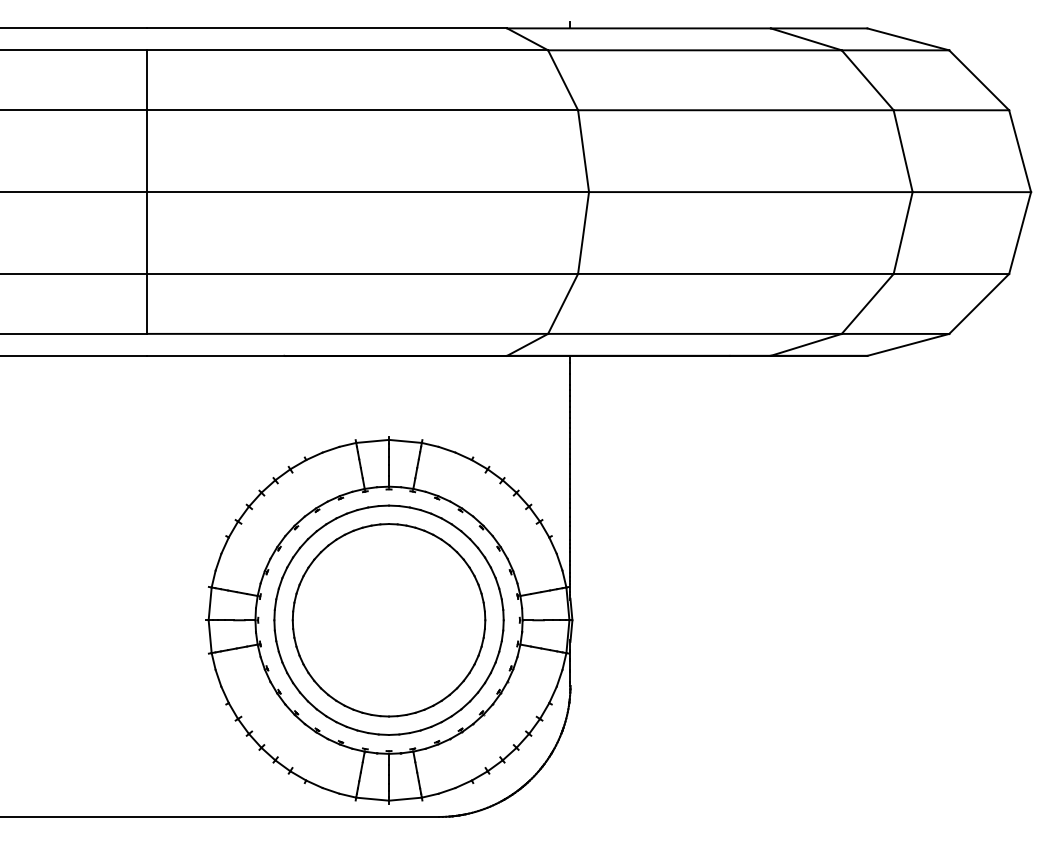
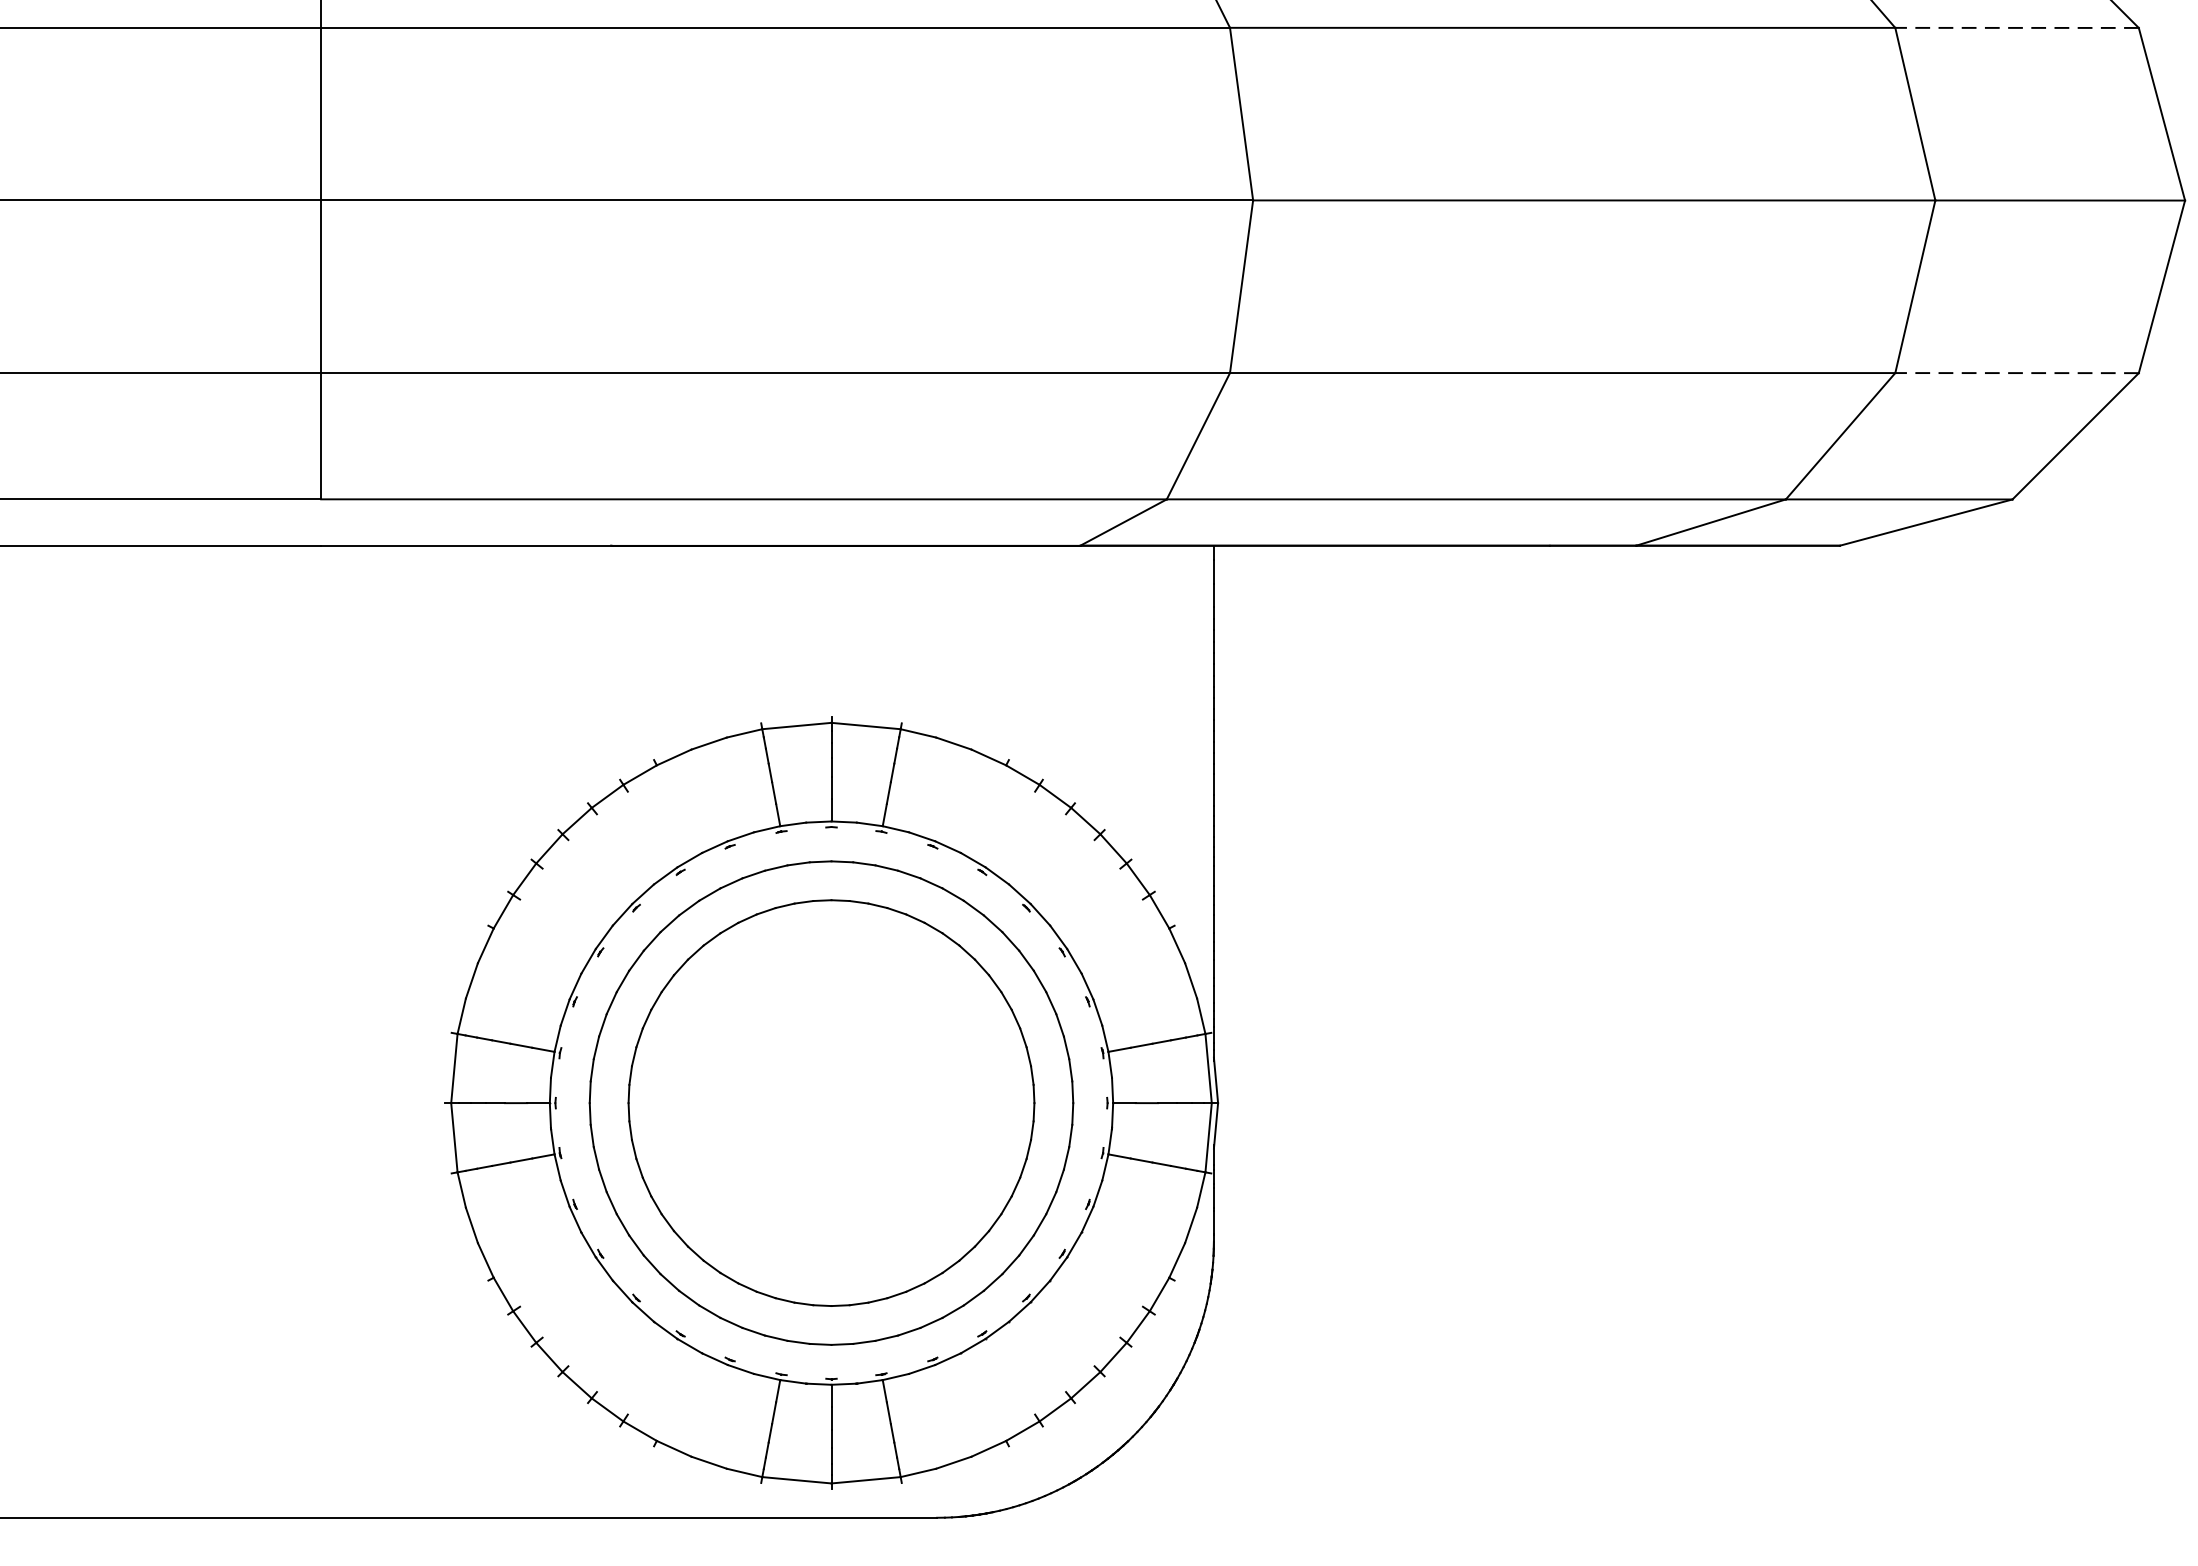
line: (951, 110) -> (2017, 28), solid -> dashed
line: (951, 274) -> (2017, 374), solid -> dashed

